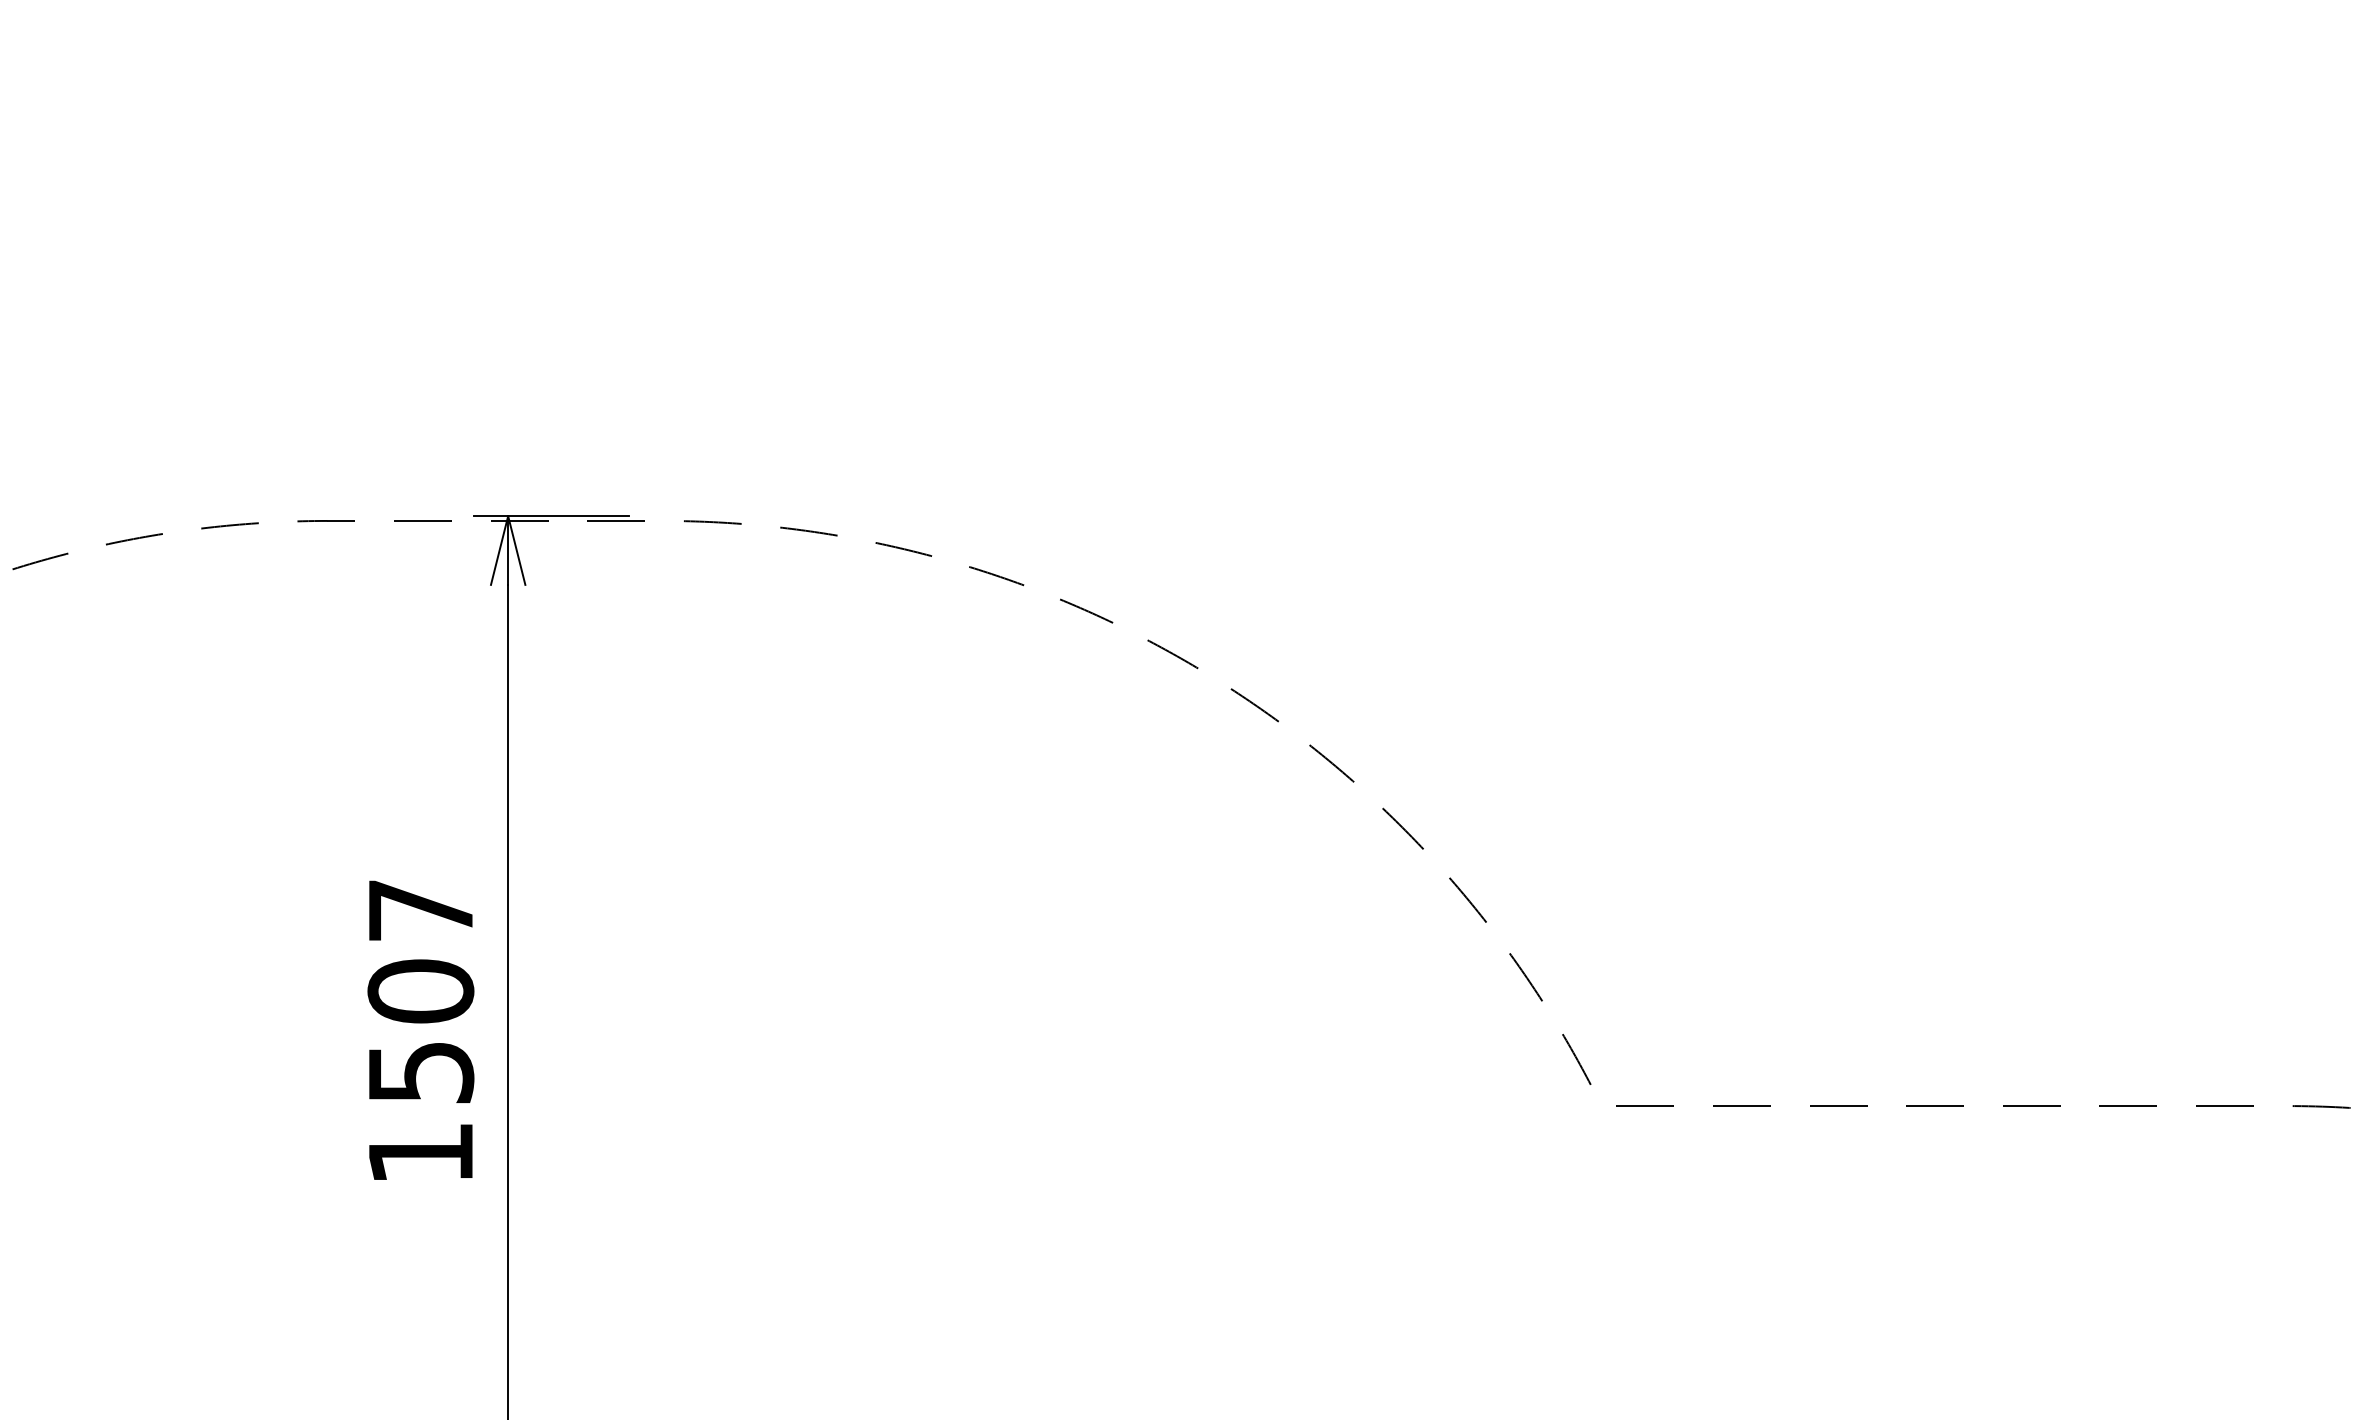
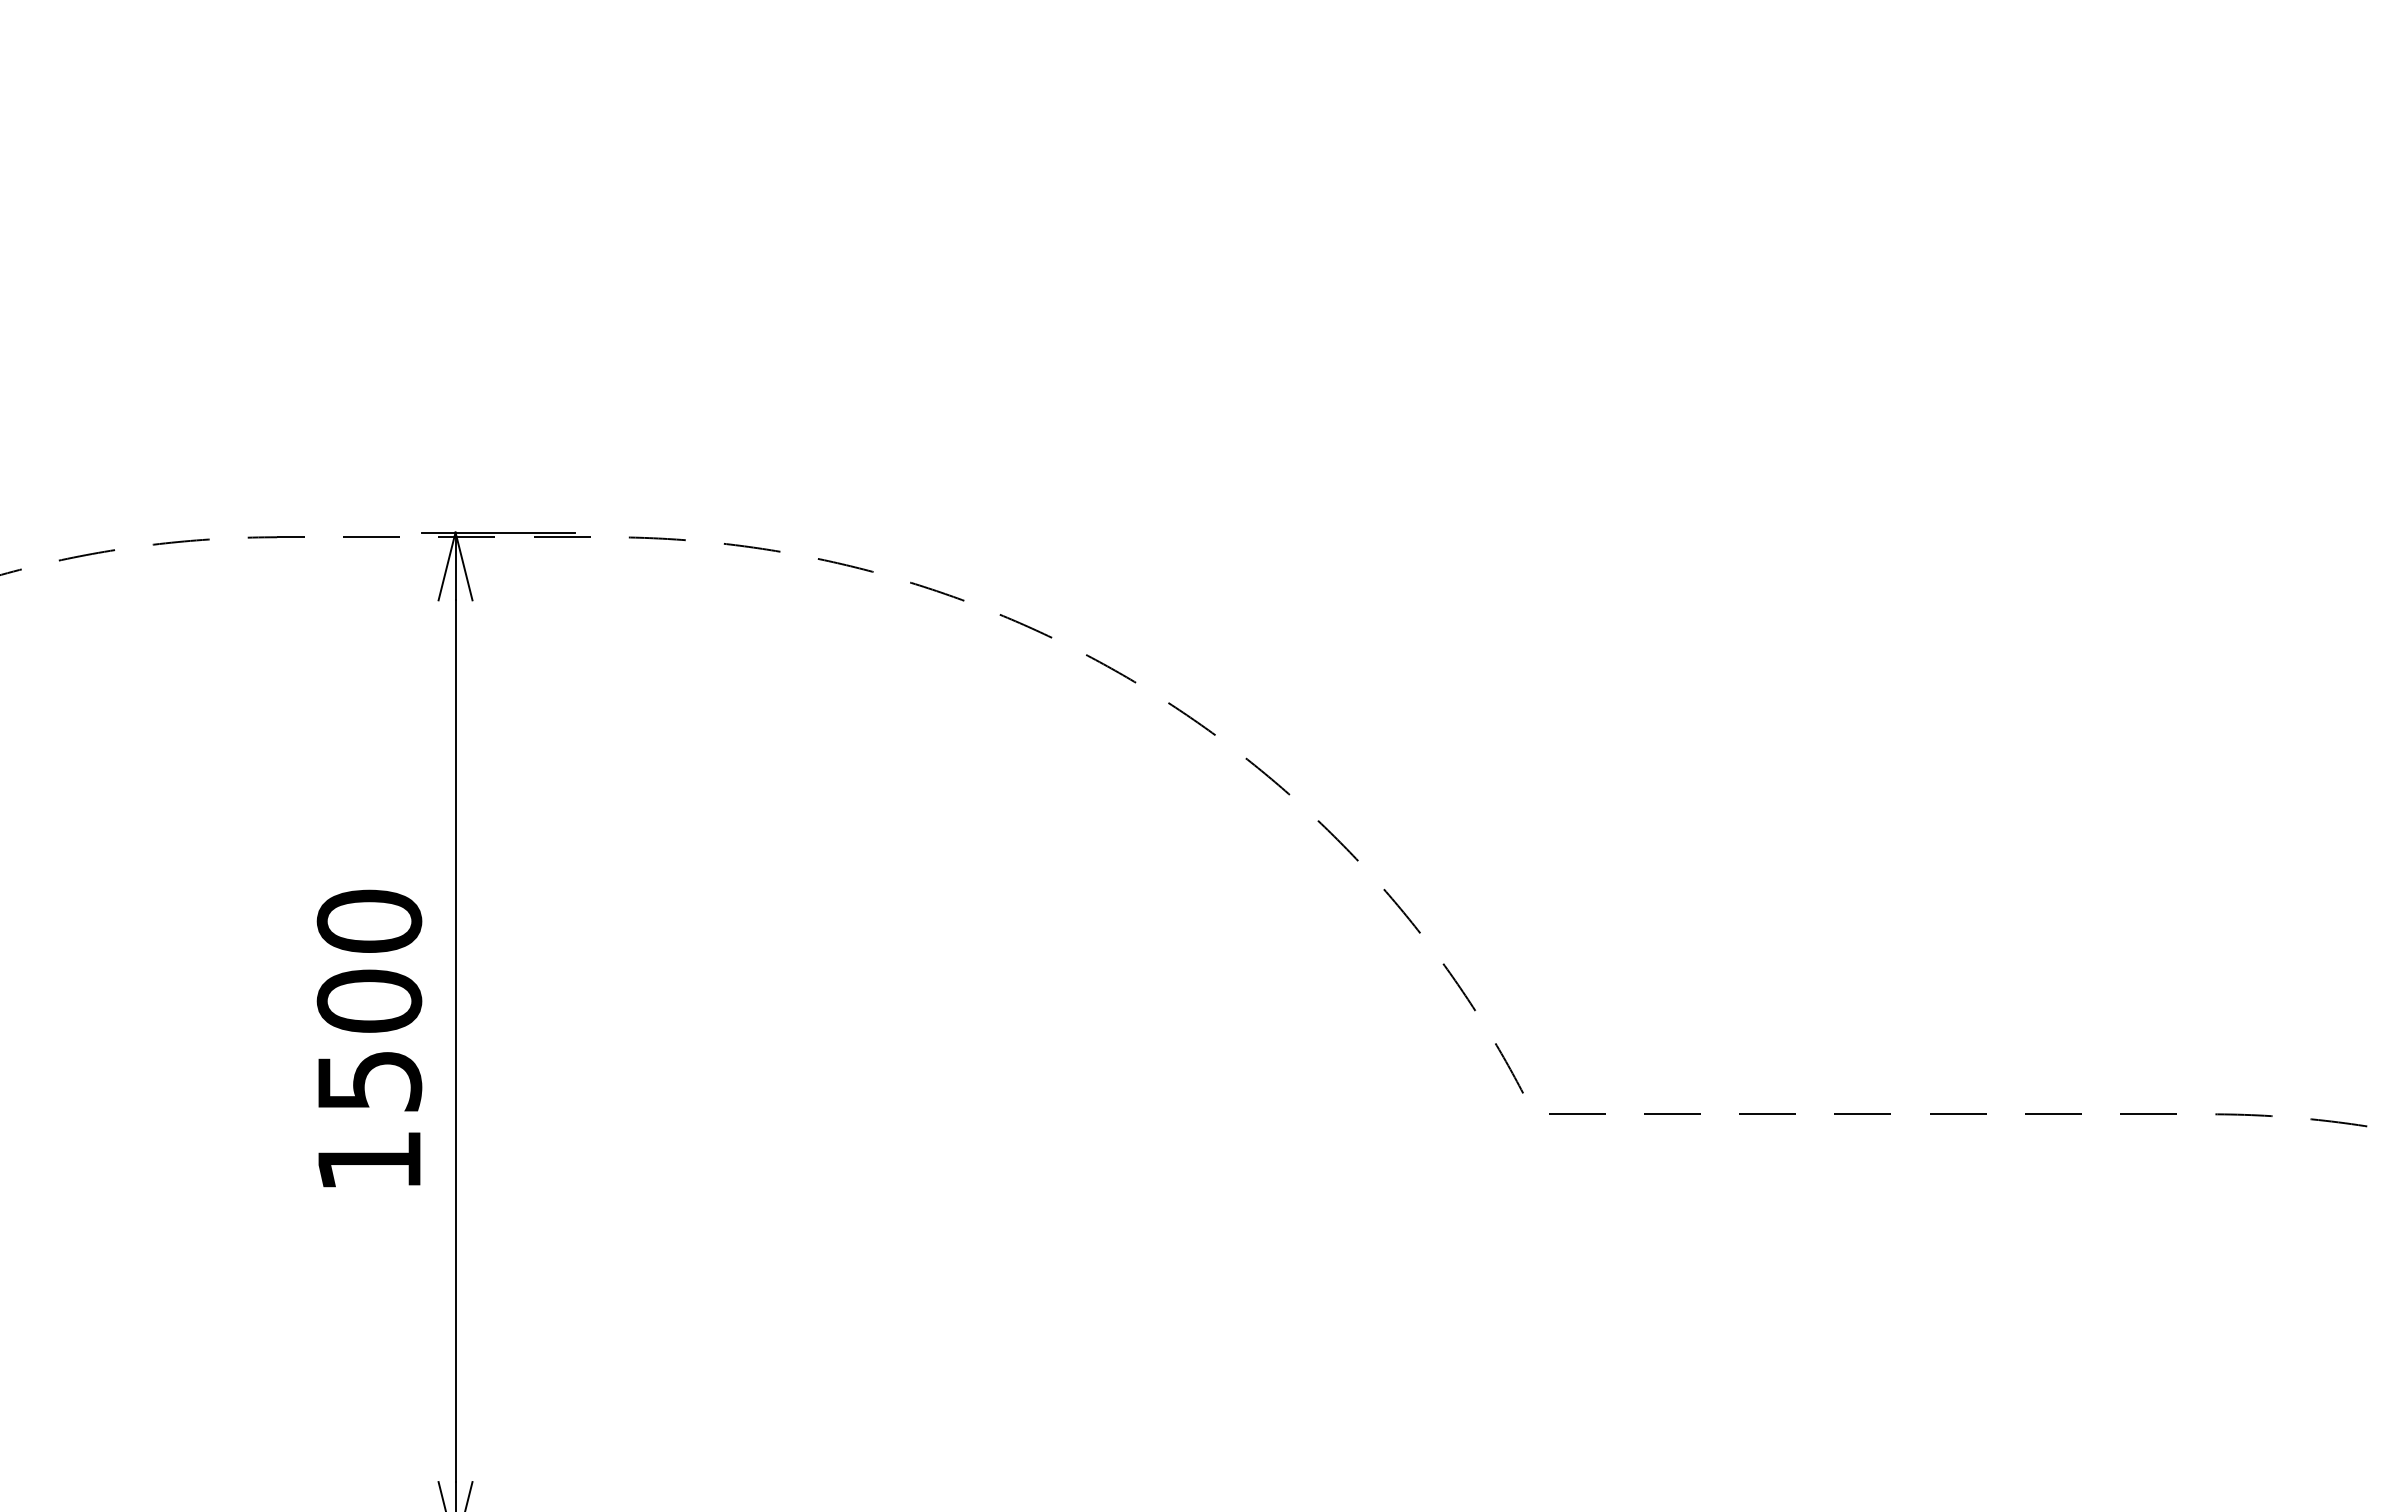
text: (420, 909) -> (369, 920), 1507 -> 1500

